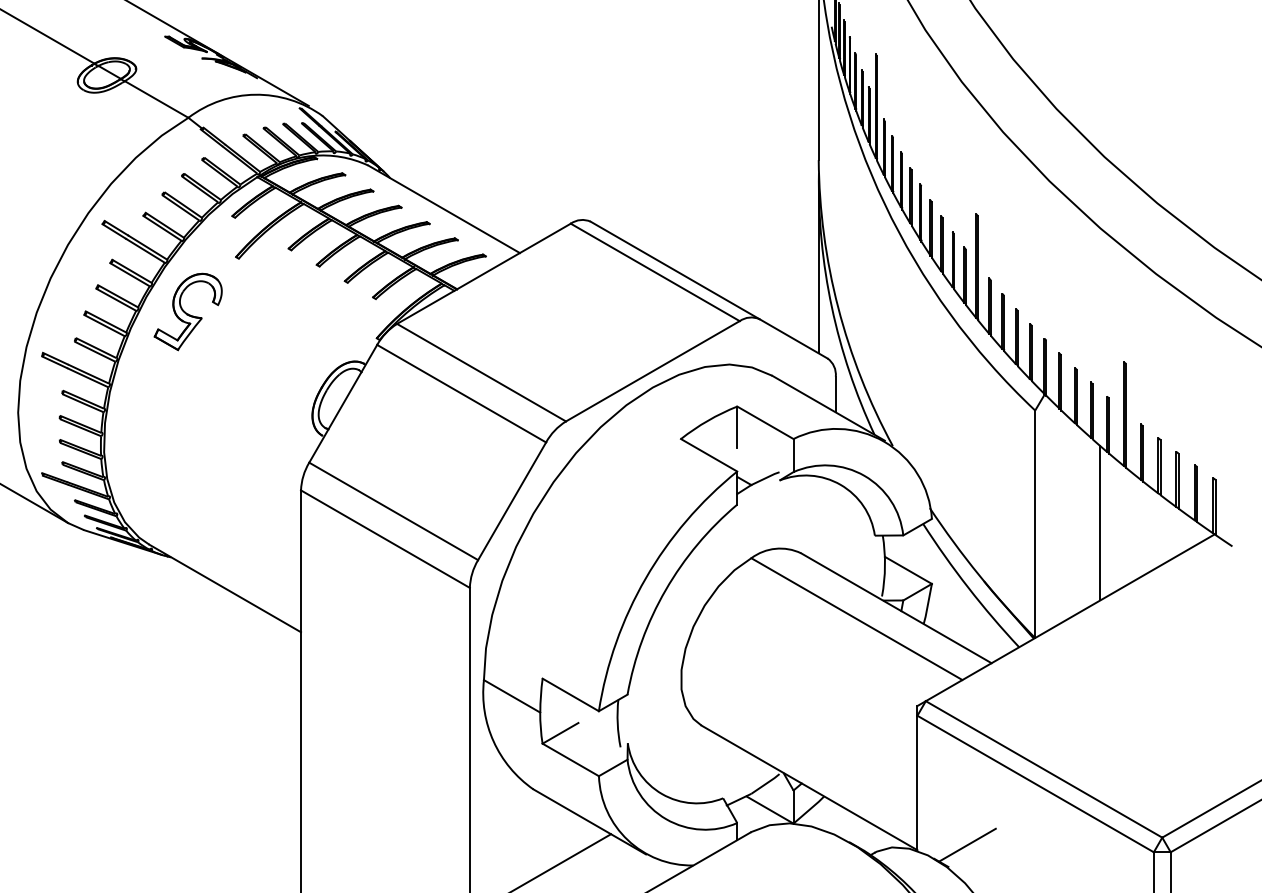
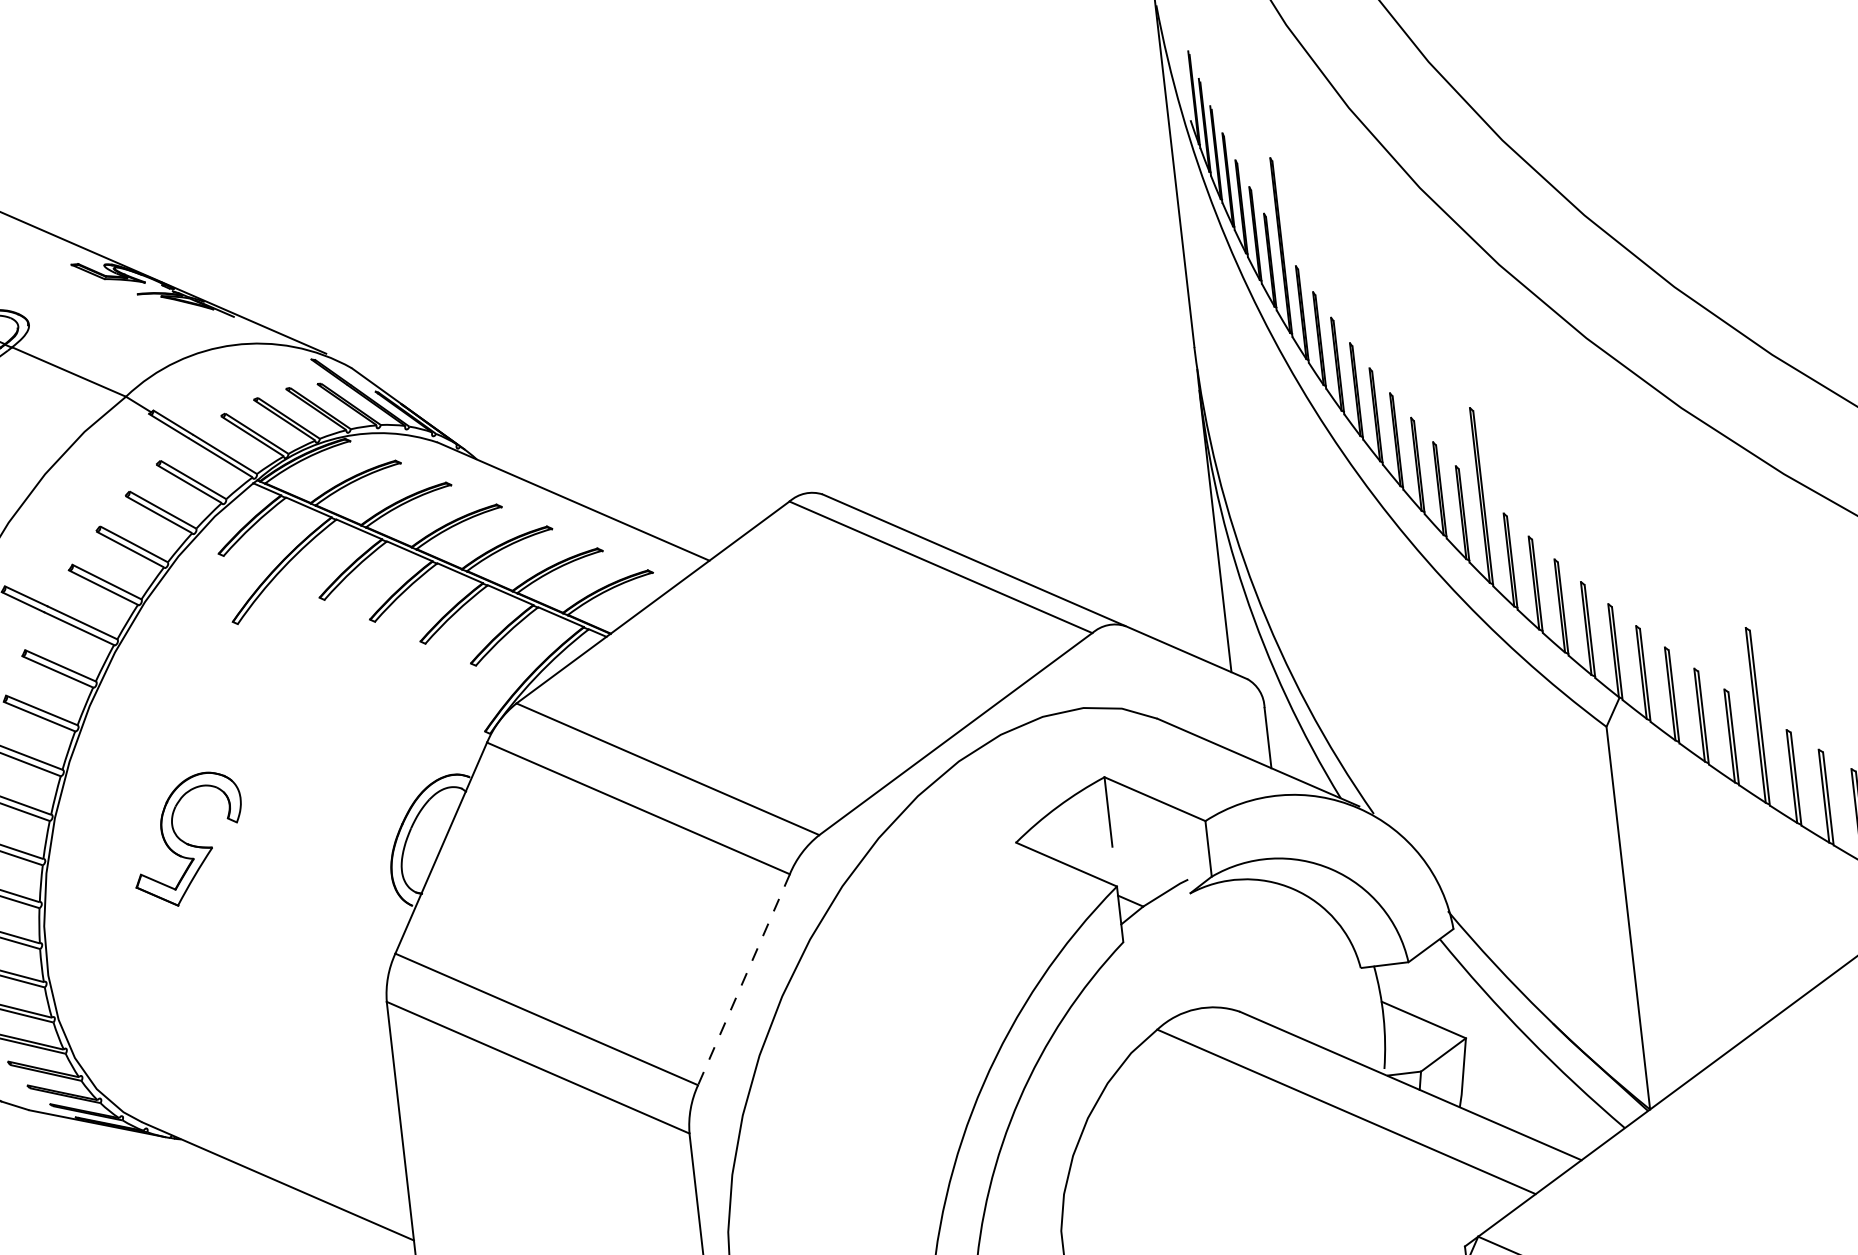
part: (187, 311) -> (186, 839), moved
line: (512, 501) -> (744, 980), solid -> dashed
line: (1100, 523) -> (1737, 904), removed

